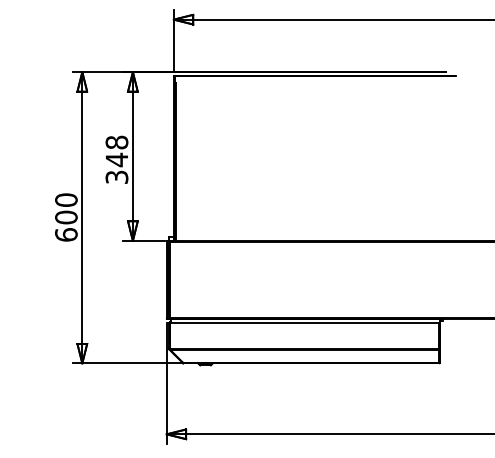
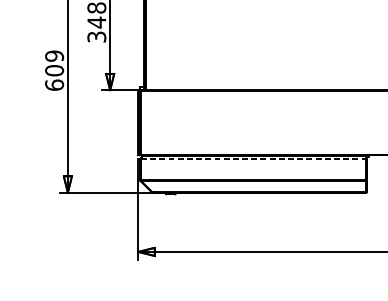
text: (66, 200) -> (54, 56), 600 -> 609
line: (304, 323) -> (253, 159), solid -> dashed

